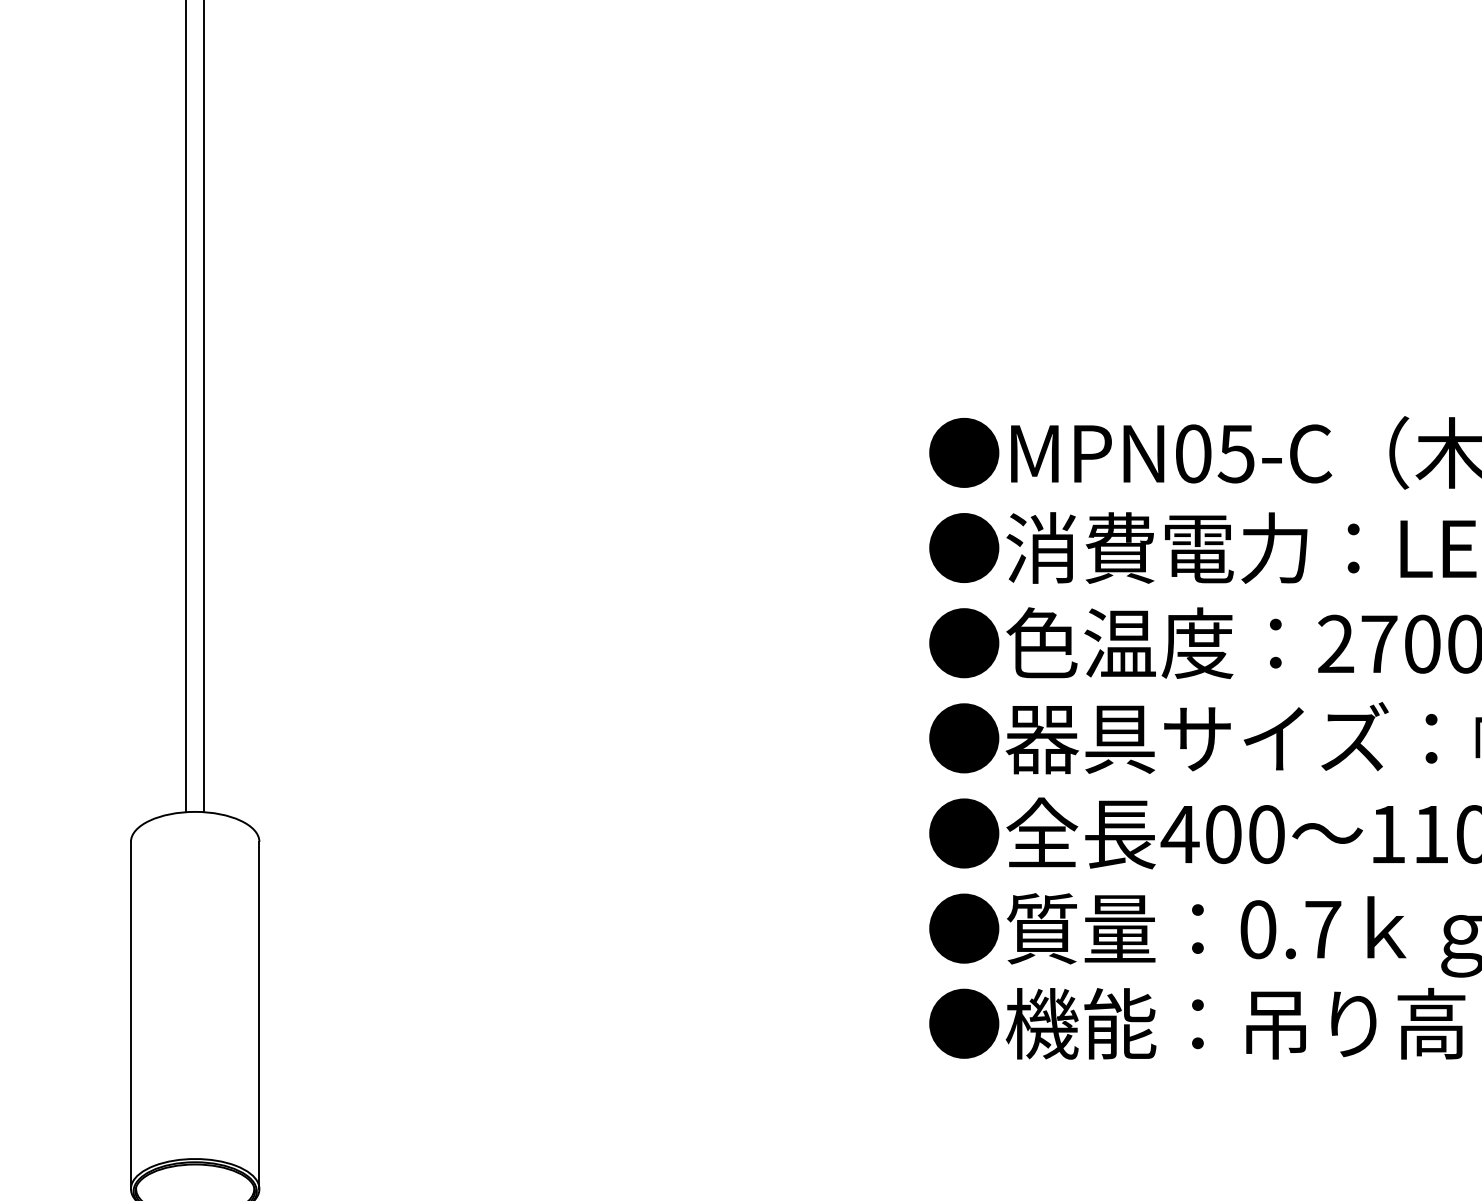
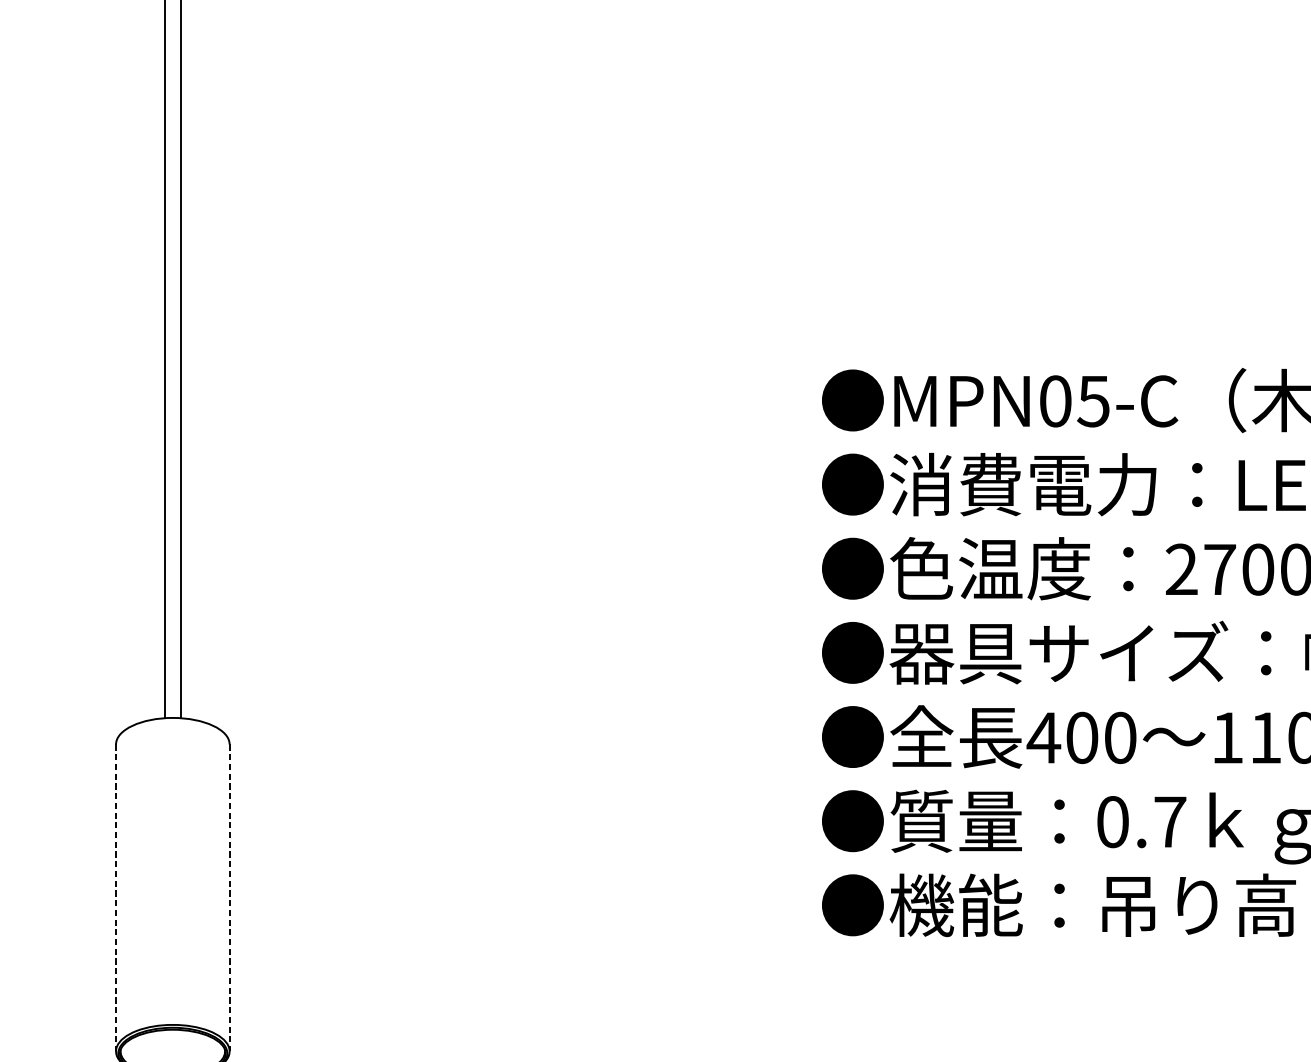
line: (130, 1015) -> (115, 897), solid -> dashed
line: (259, 1015) -> (229, 897), solid -> dashed

